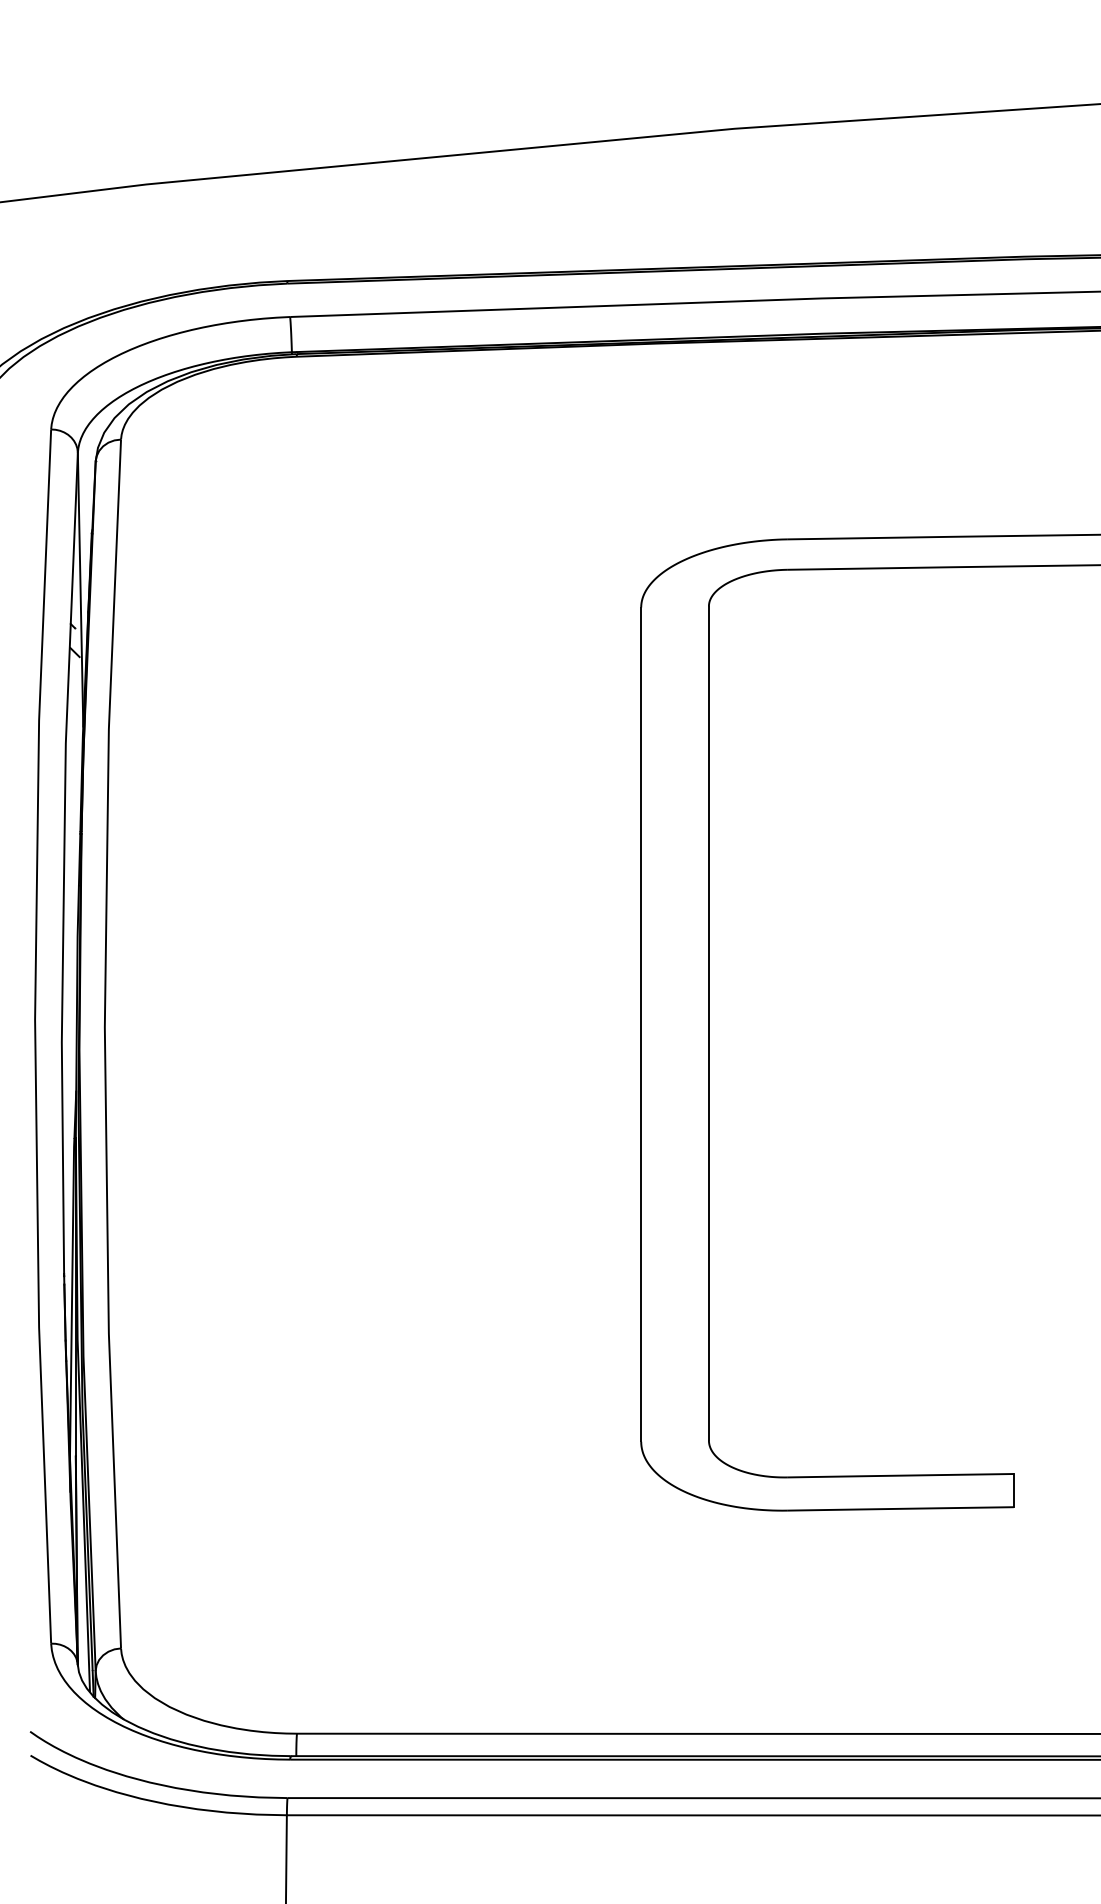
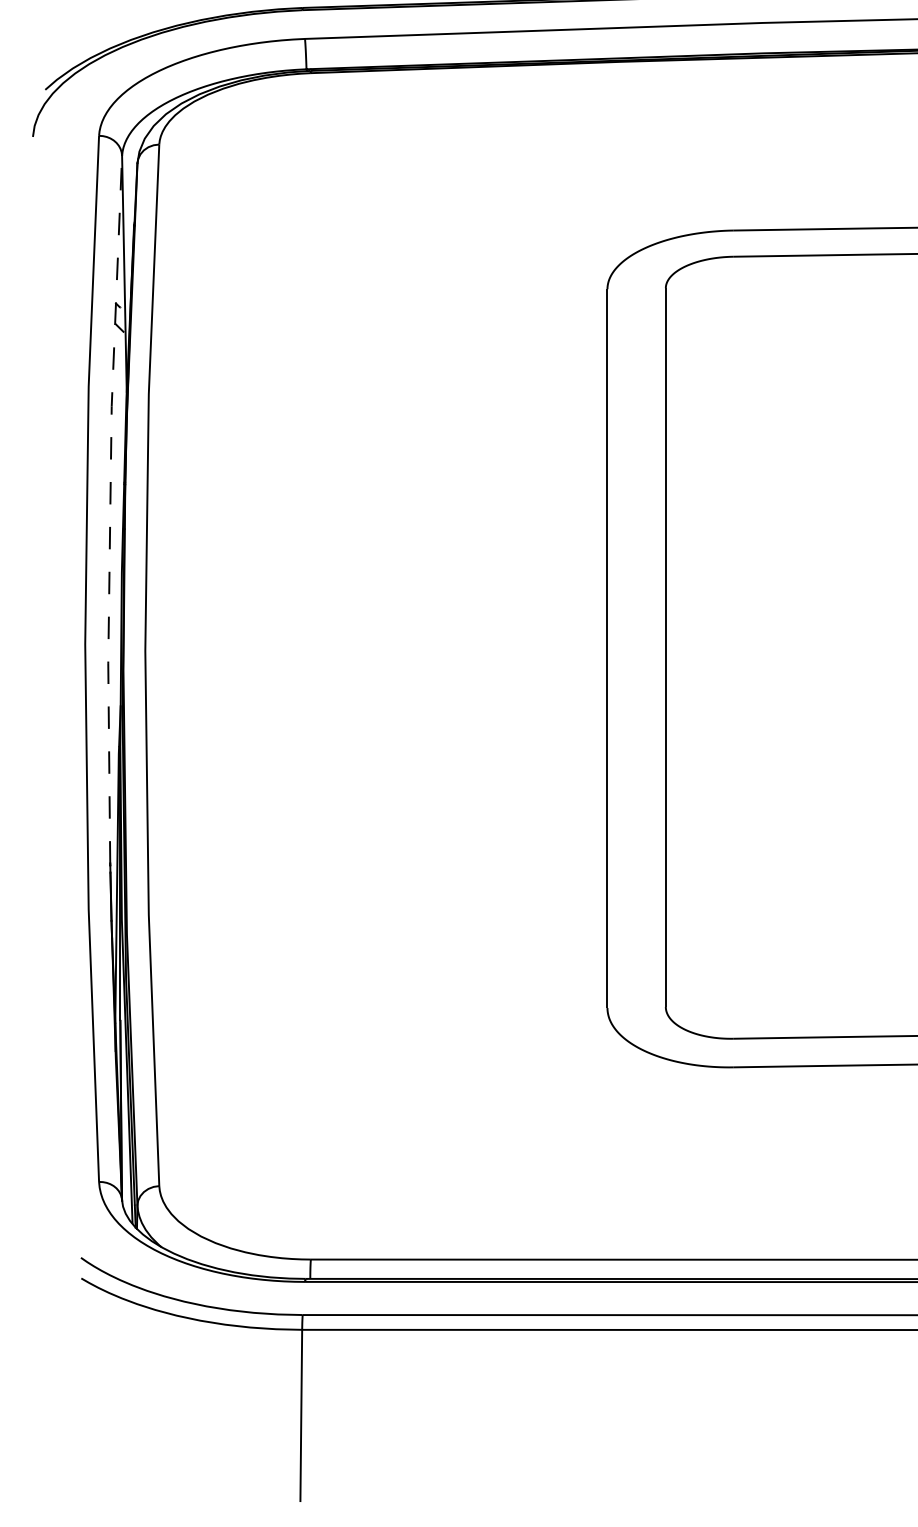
line: (64, 862) -> (110, 508), solid -> dashed

